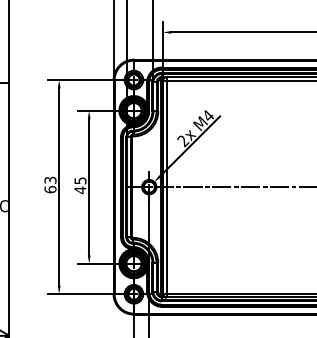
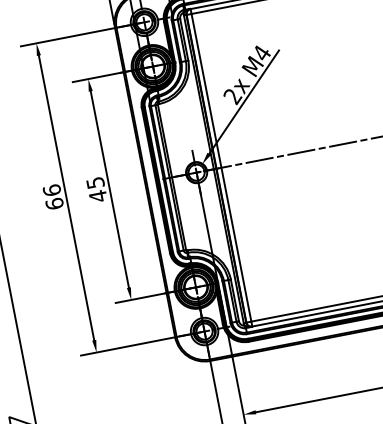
text: (50, 179) -> (51, 189), 63 -> 66

